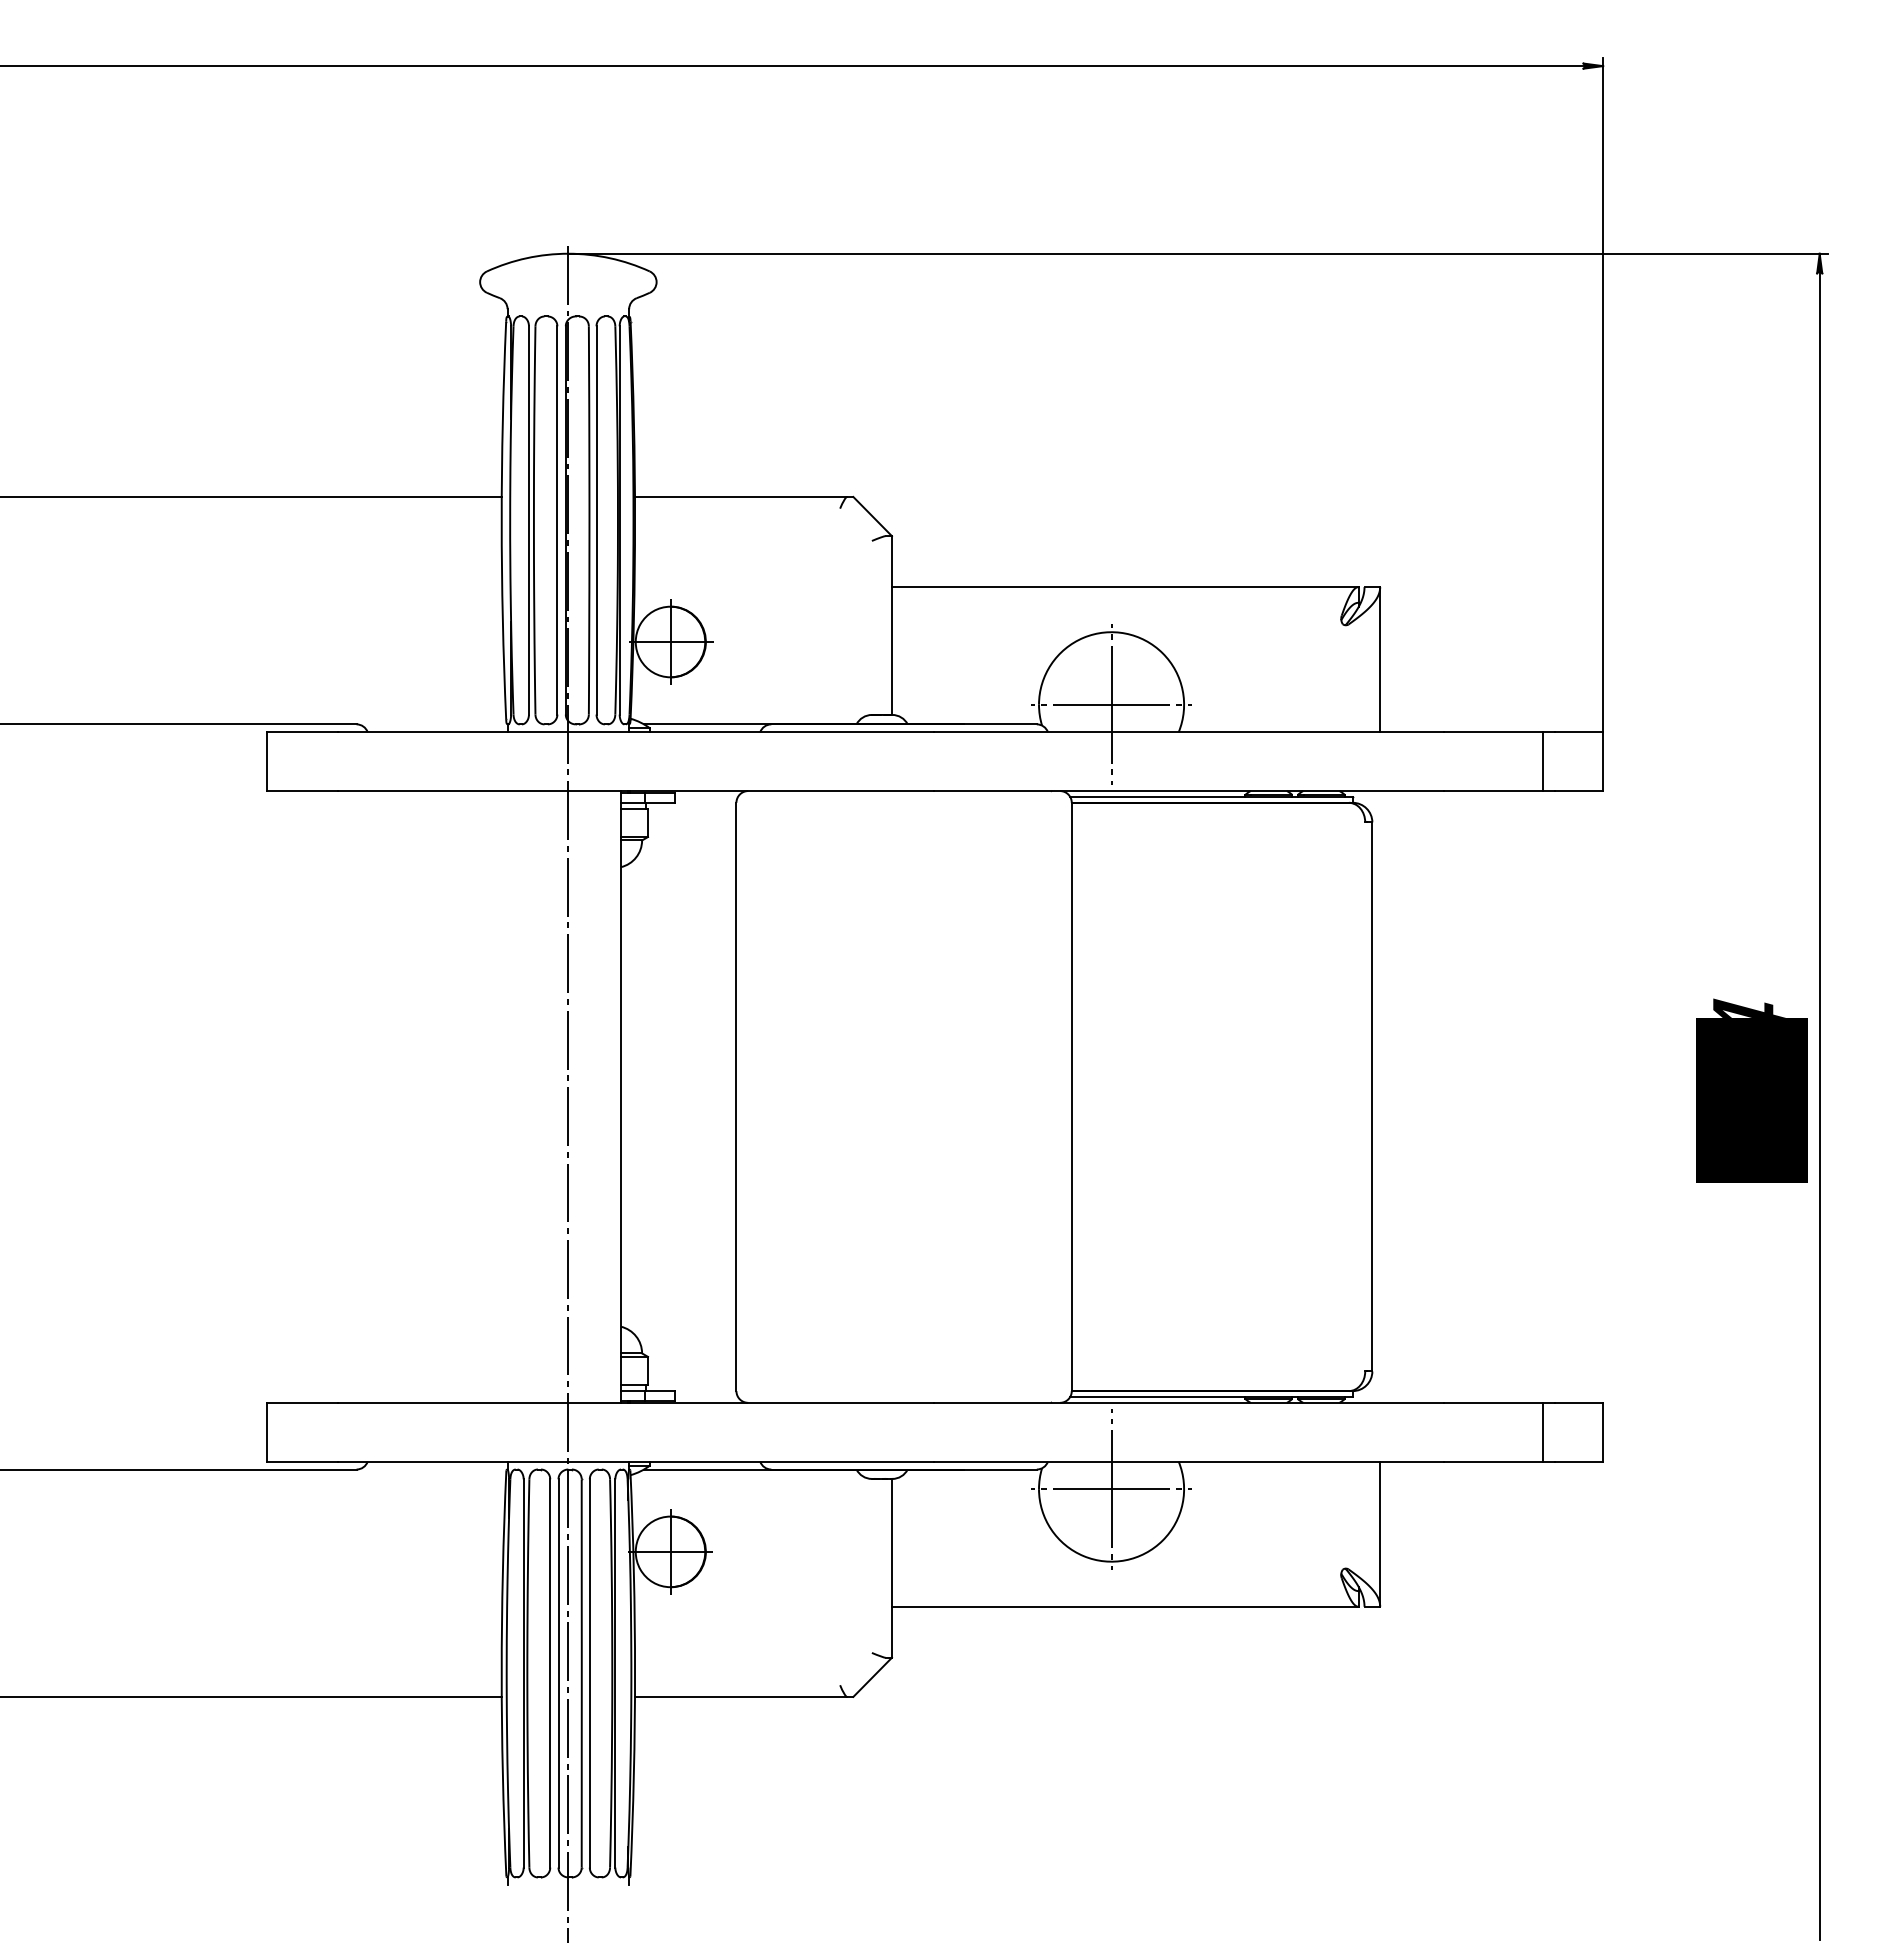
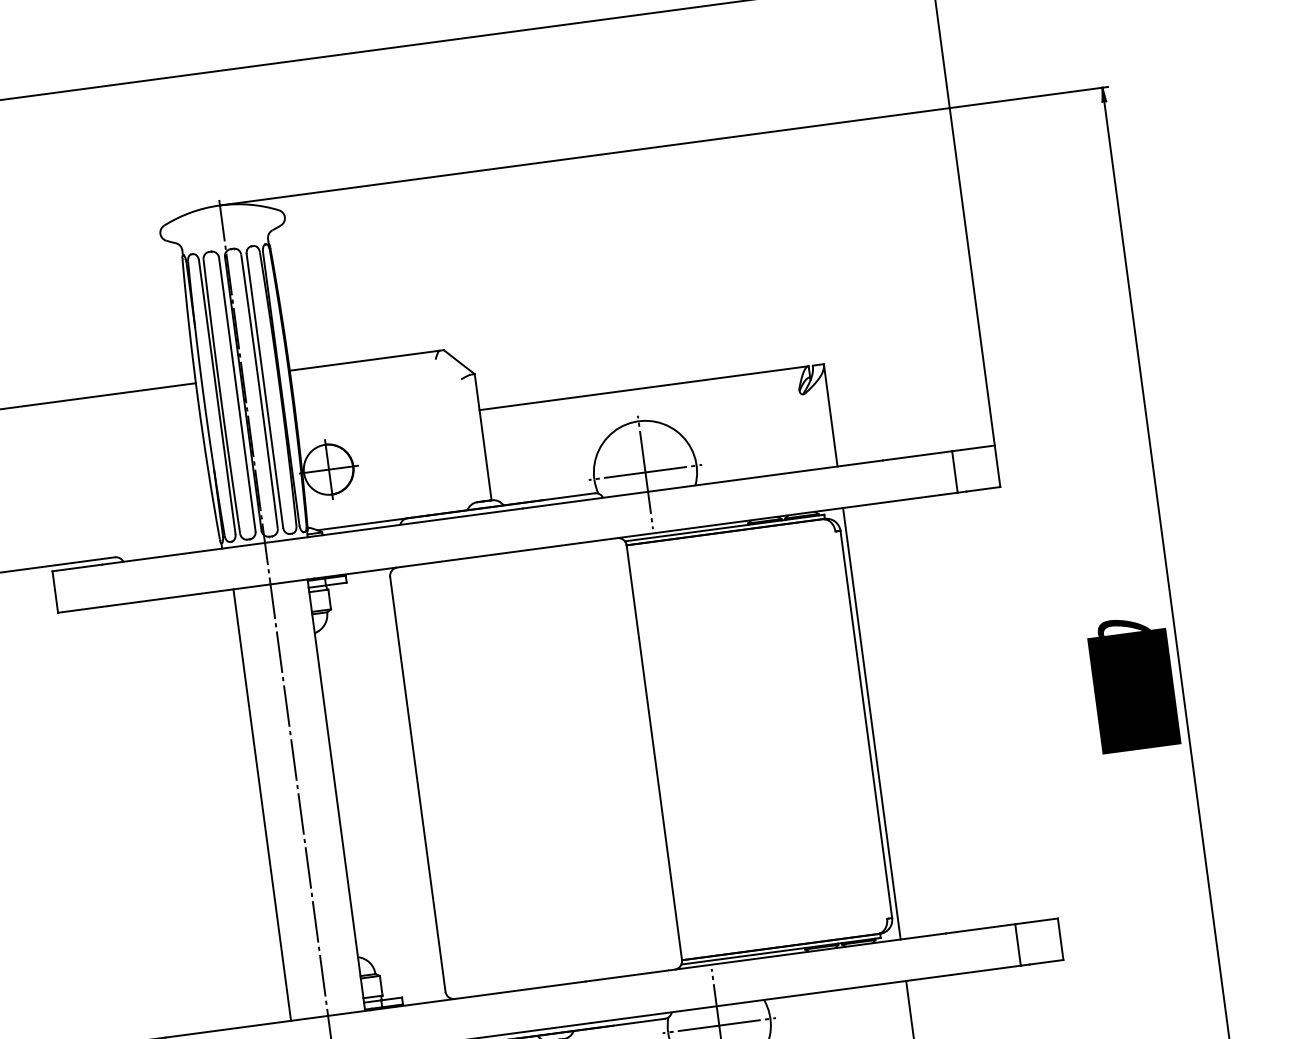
text: (1748, 1007) -> (1123, 626), 374 -> 430
line: (515, 1096) -> (261, 804), added
line: (1380, 1096) -> (872, 723), added

